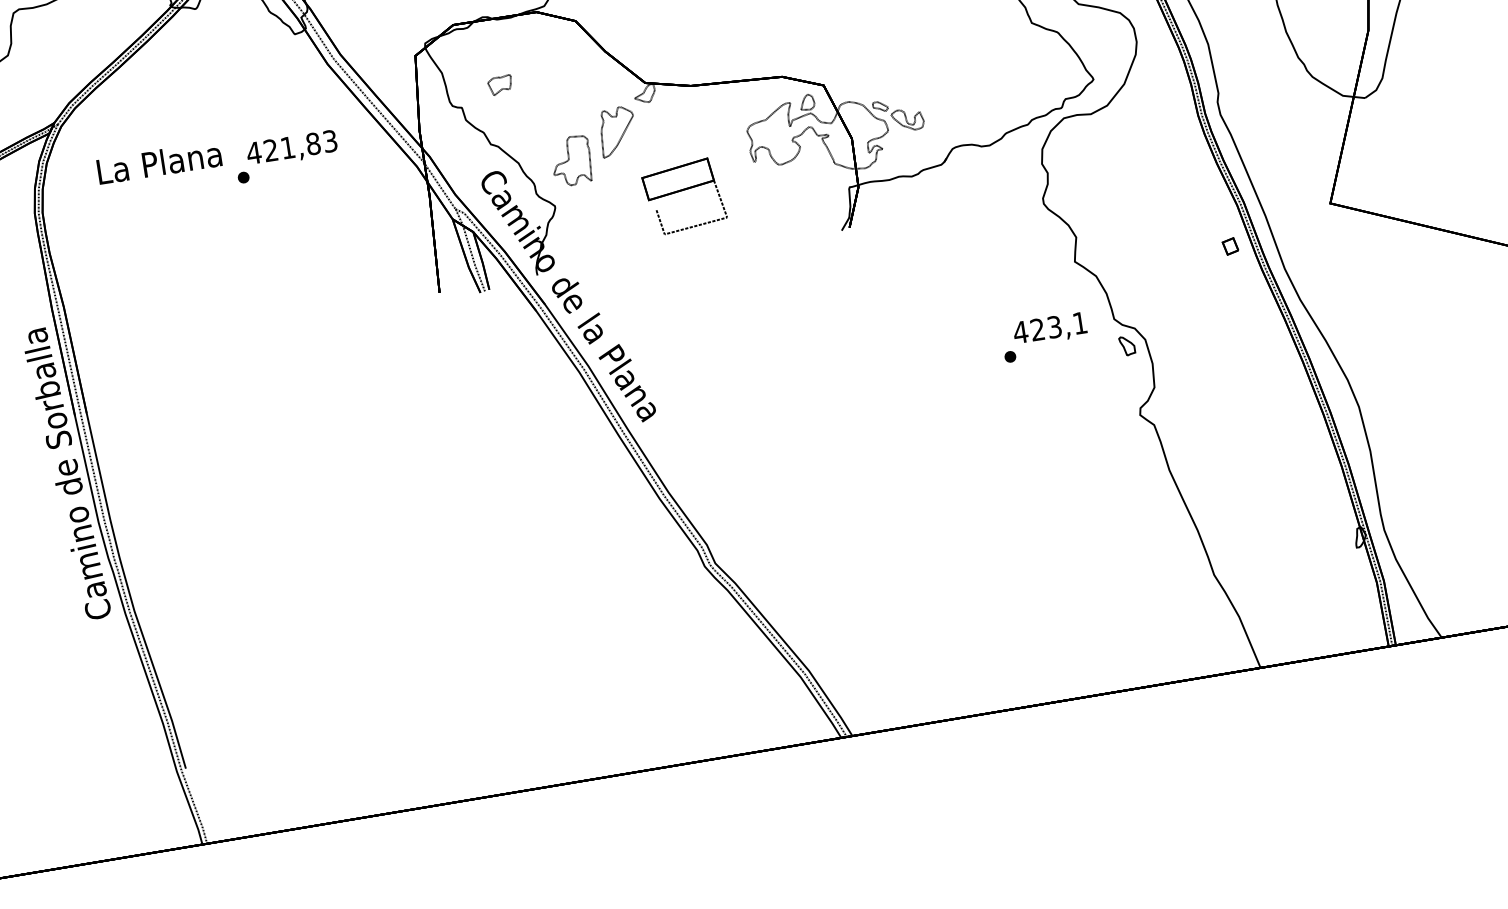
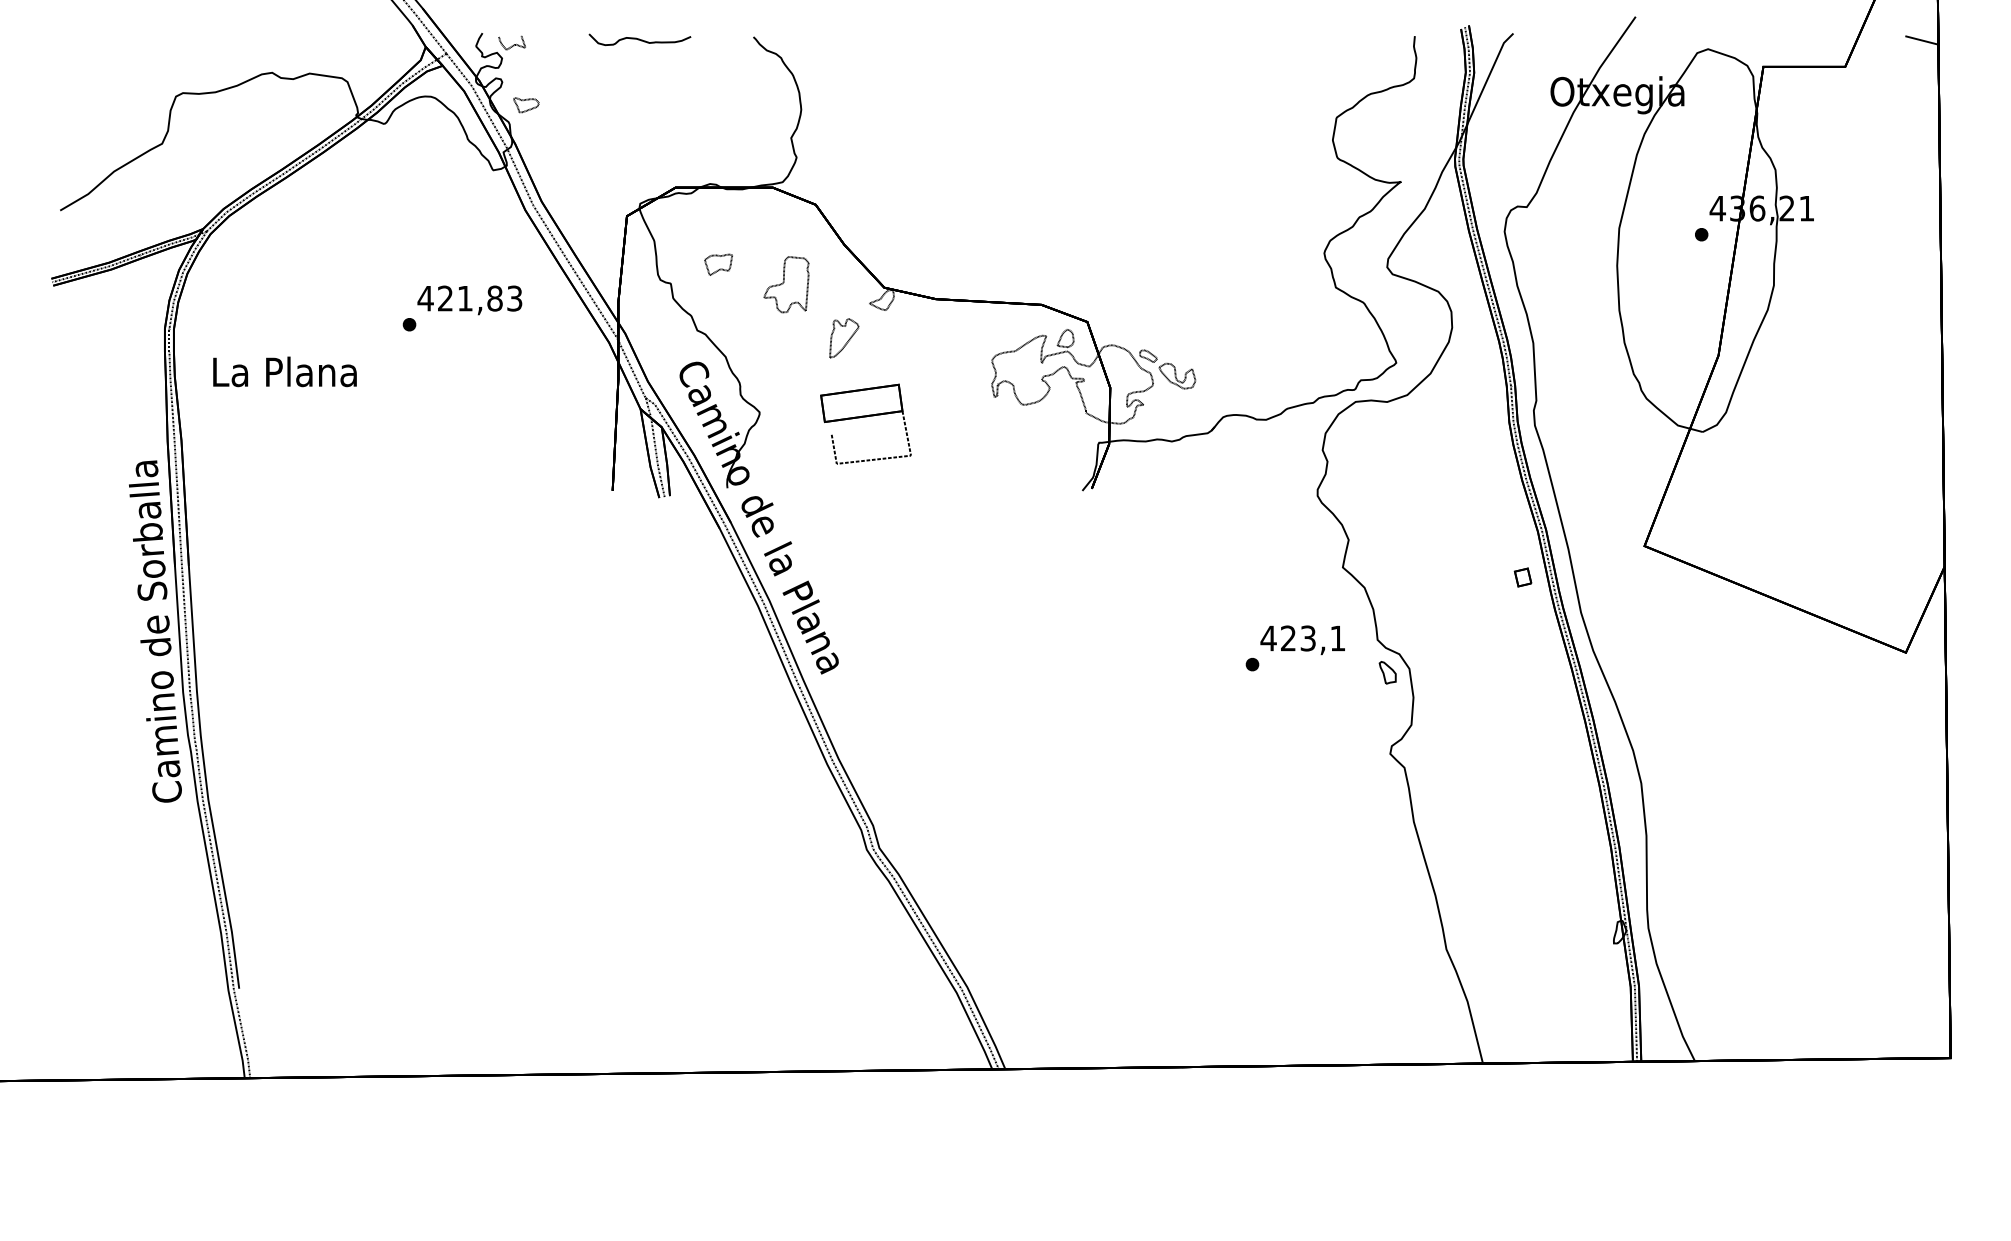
part: (617, 131) -> (844, 338), size x0.7
part: (571, 160) -> (786, 284), moved
text: (158, 162) -> (284, 371), moved
part: (683, 196) -> (865, 423), moved

